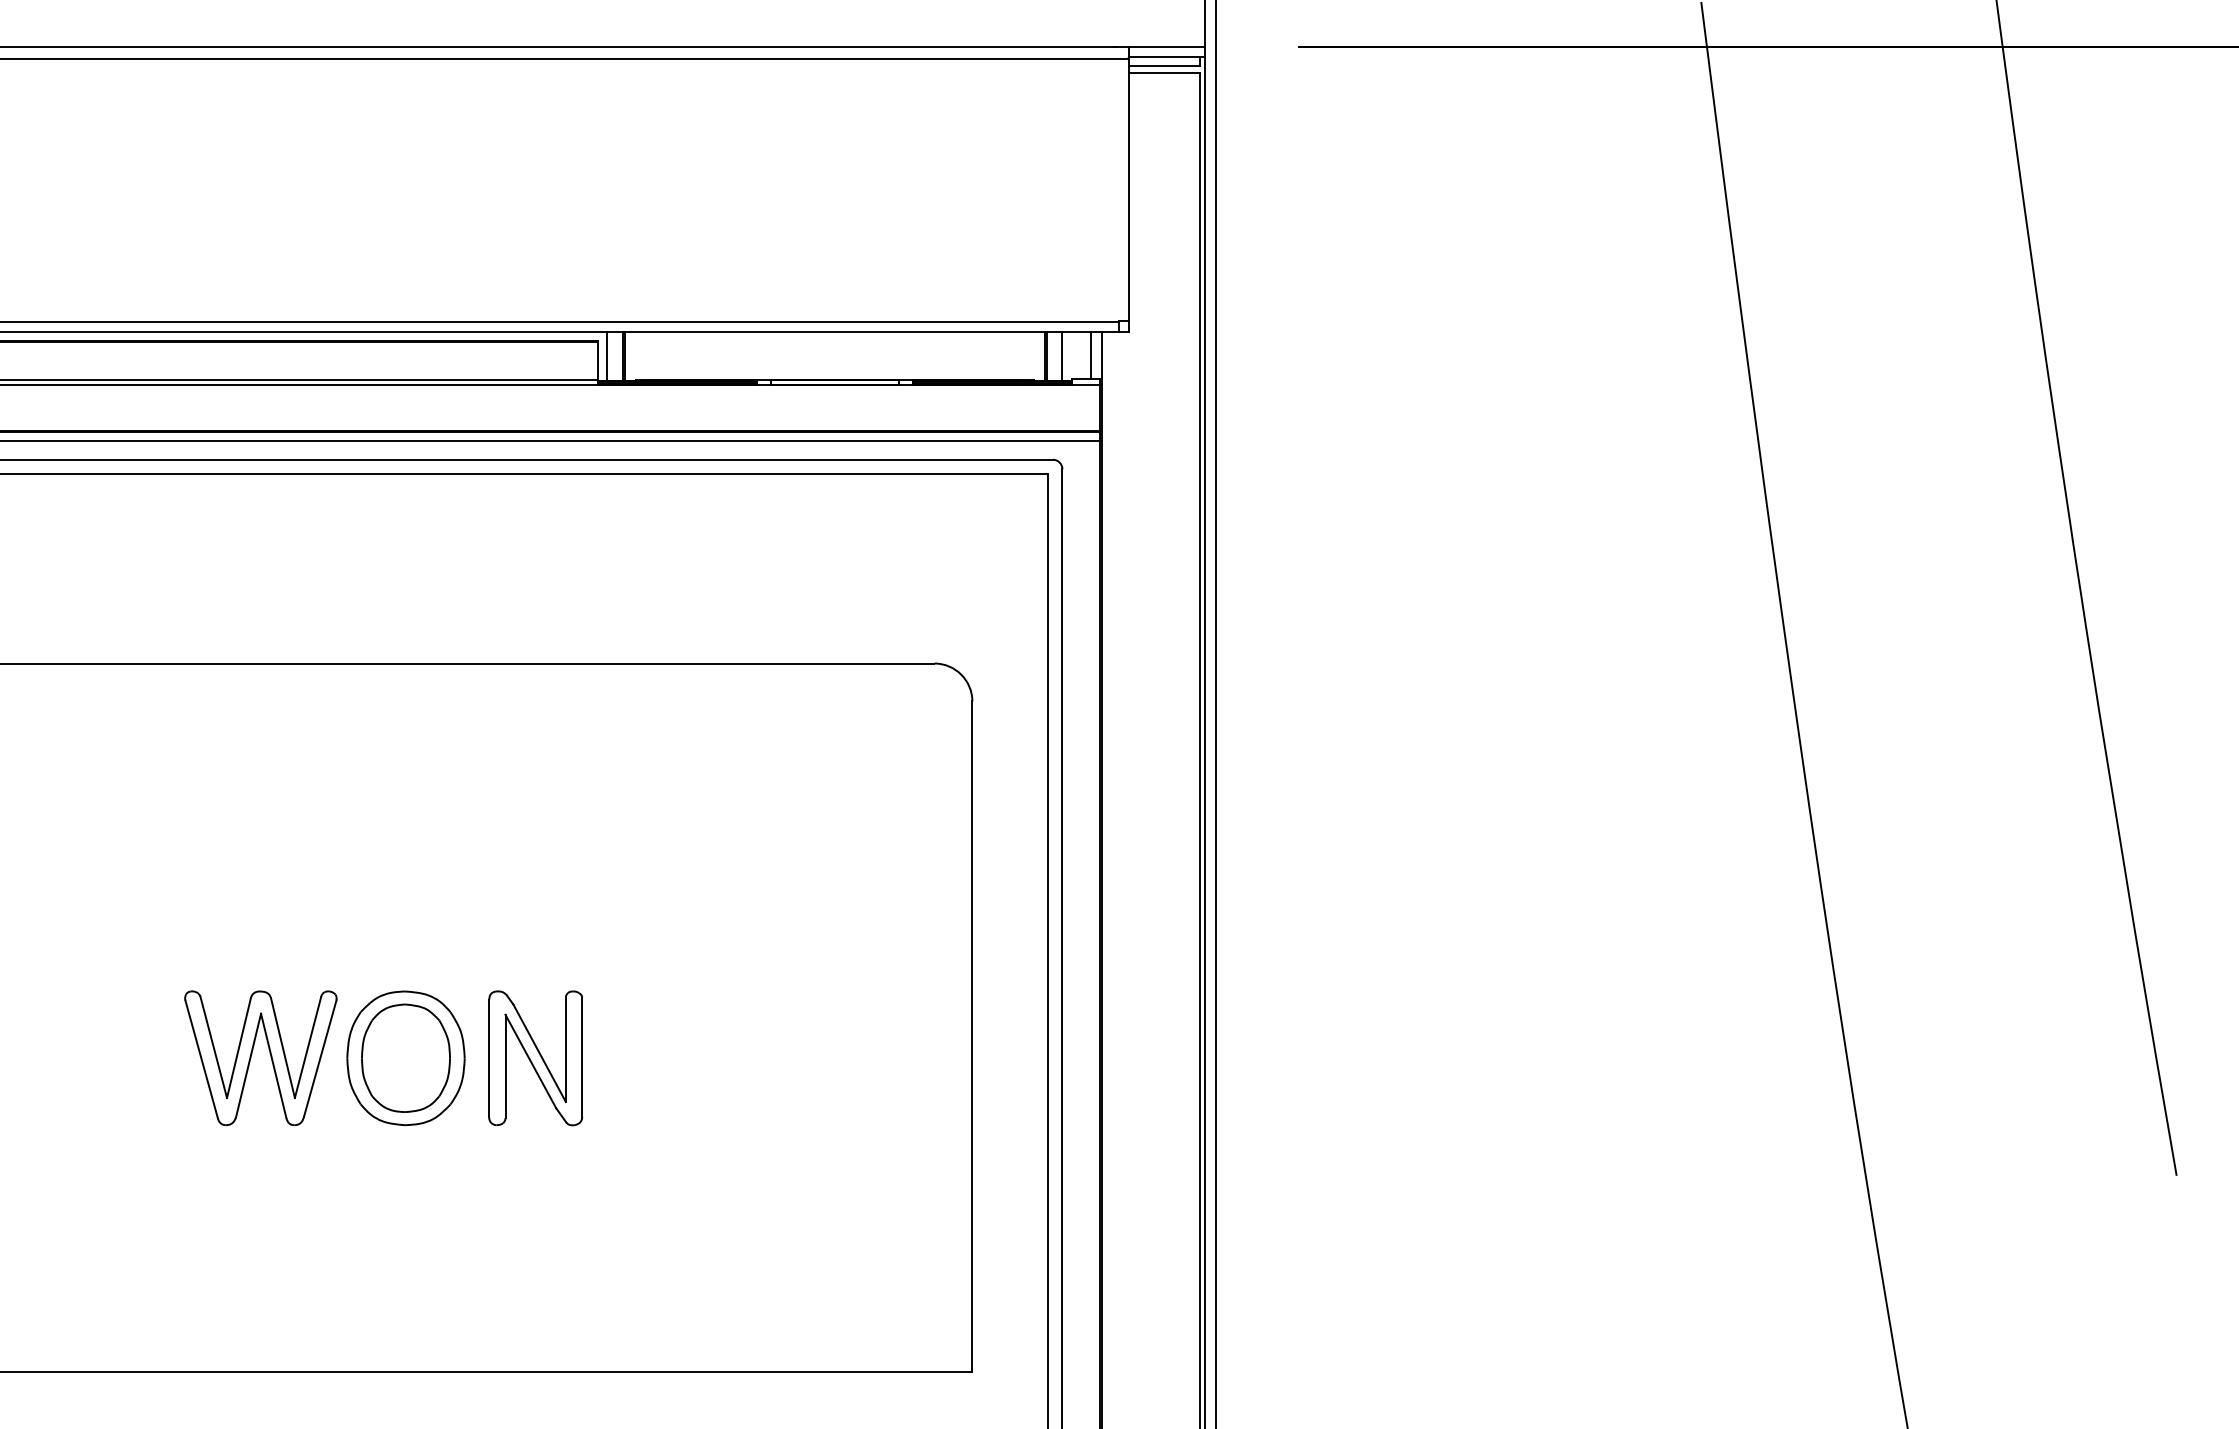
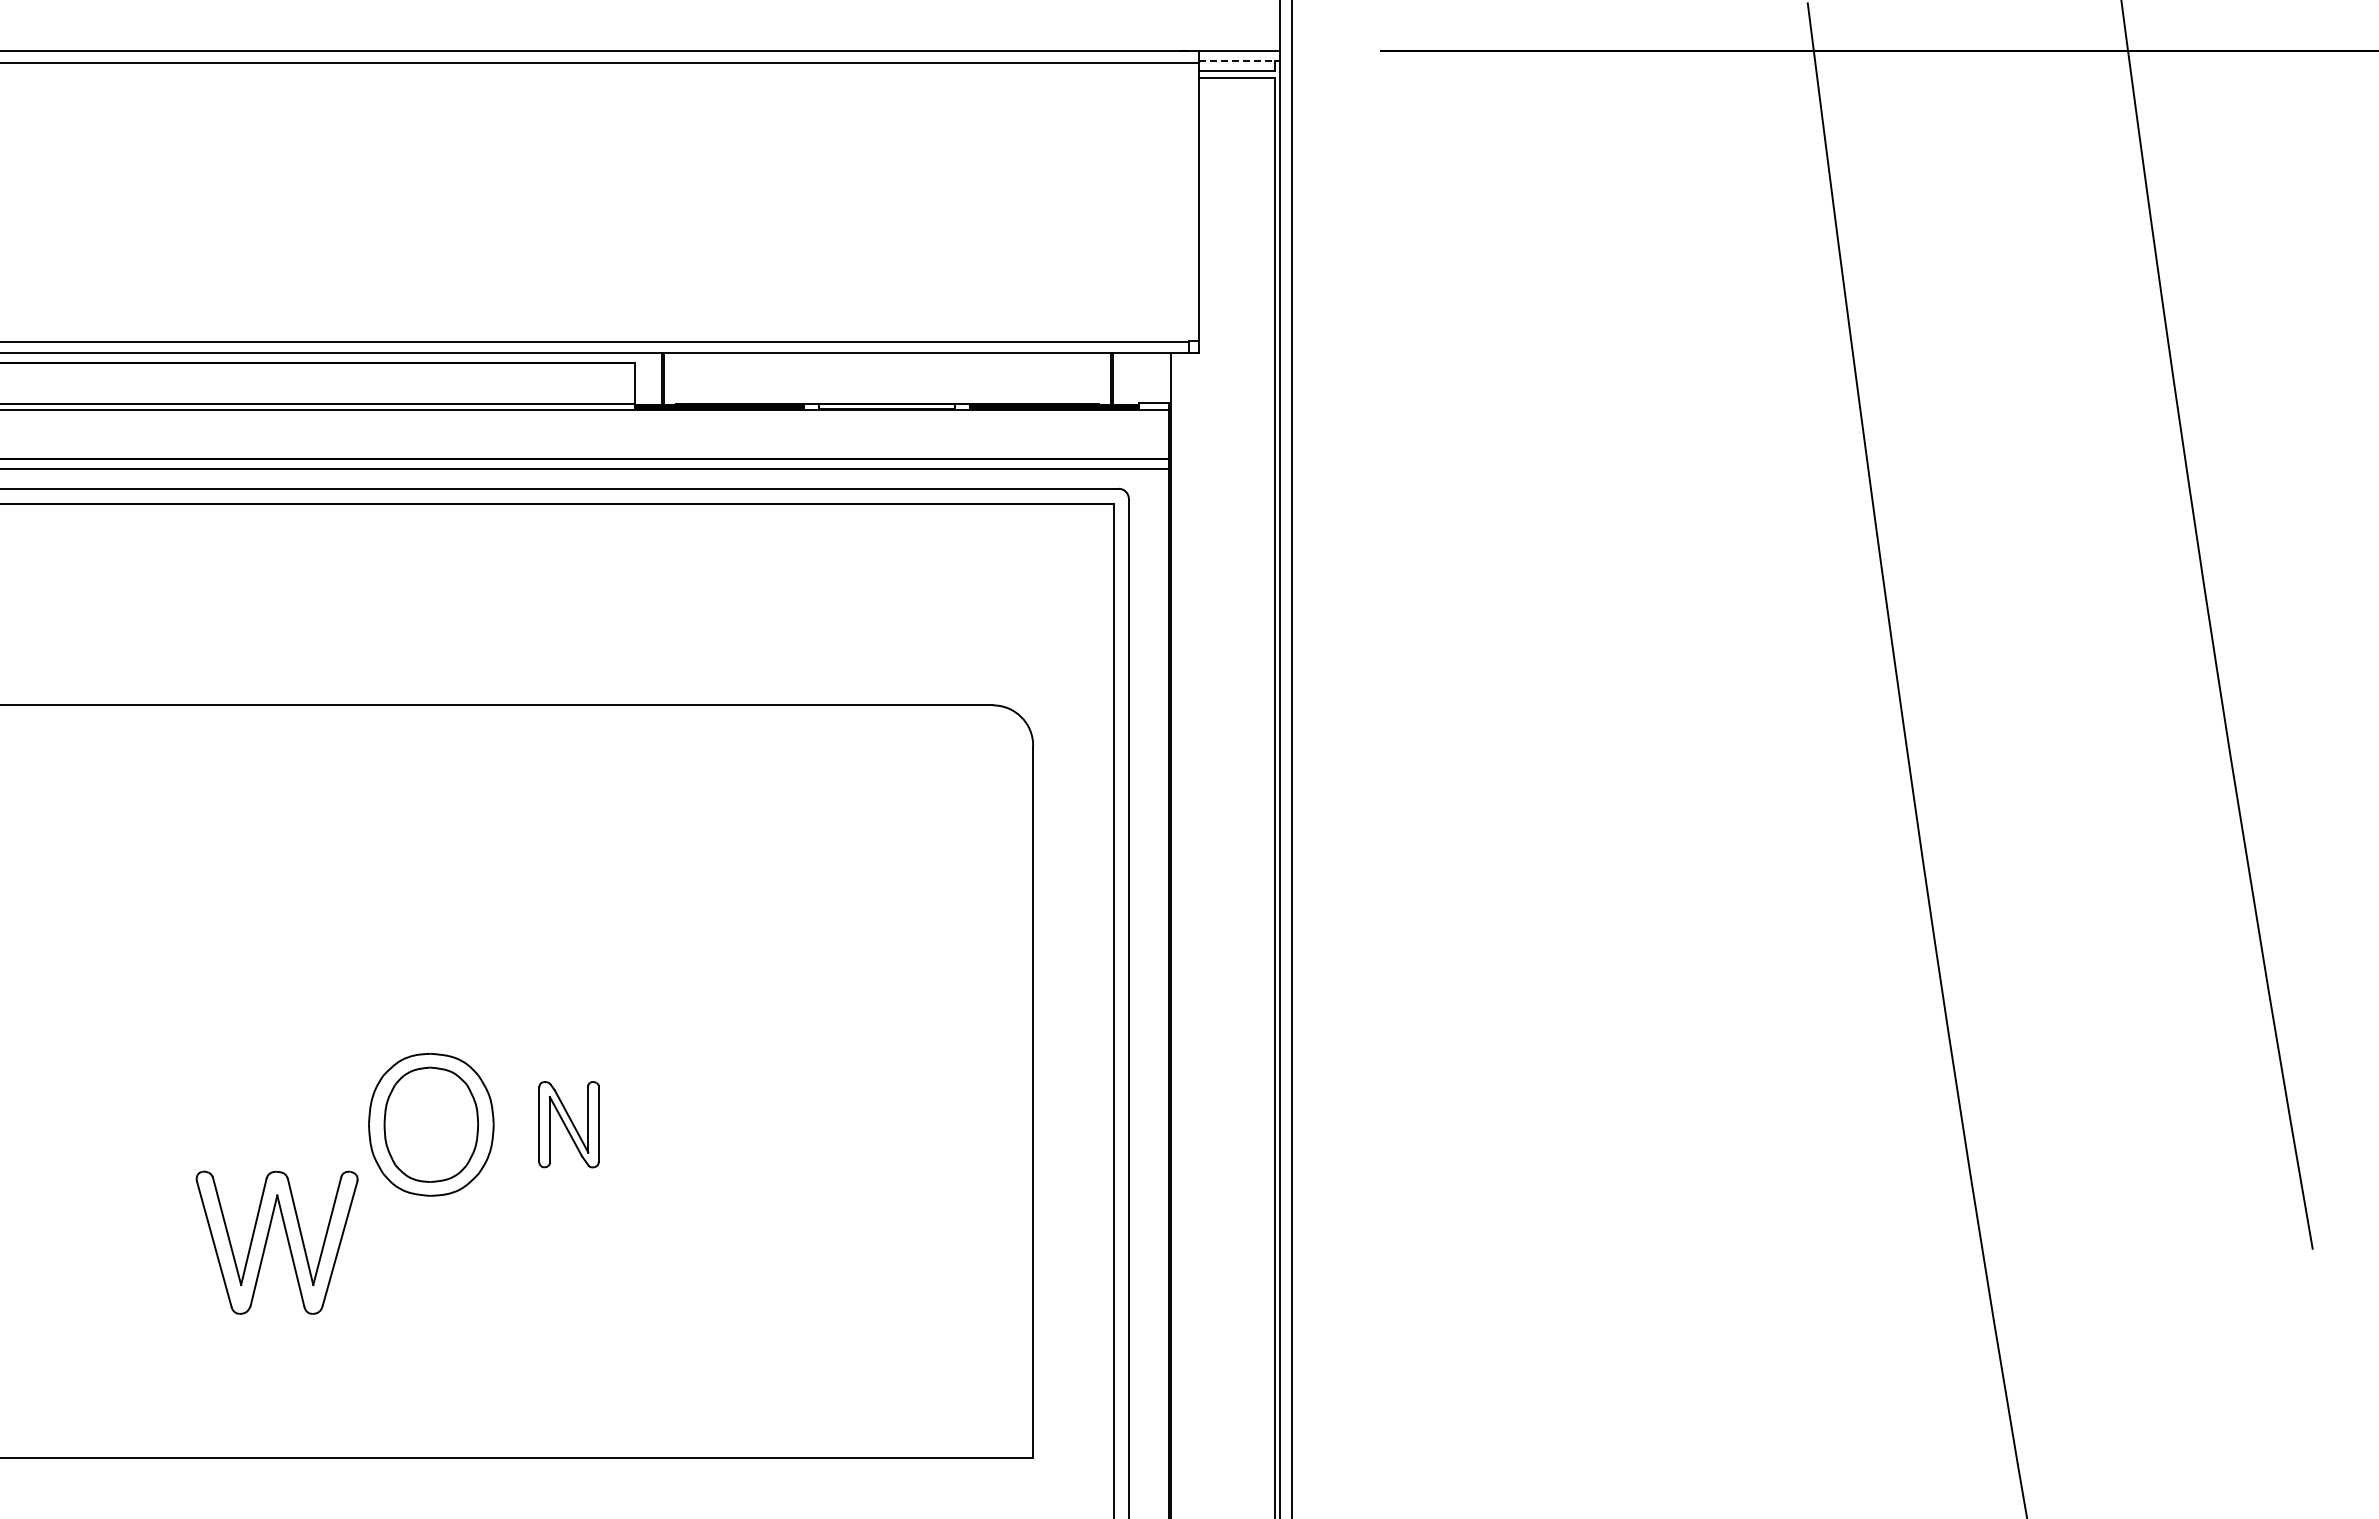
line: (1167, 56) -> (1240, 60), solid -> dashed
line: (1091, 354) -> (1159, 377), removed
line: (607, 355) -> (645, 378), removed
line: (1062, 355) -> (1128, 378), removed
part: (251, 1057) -> (267, 1241), moved
part: (535, 1058) -> (568, 1124), size x0.6

